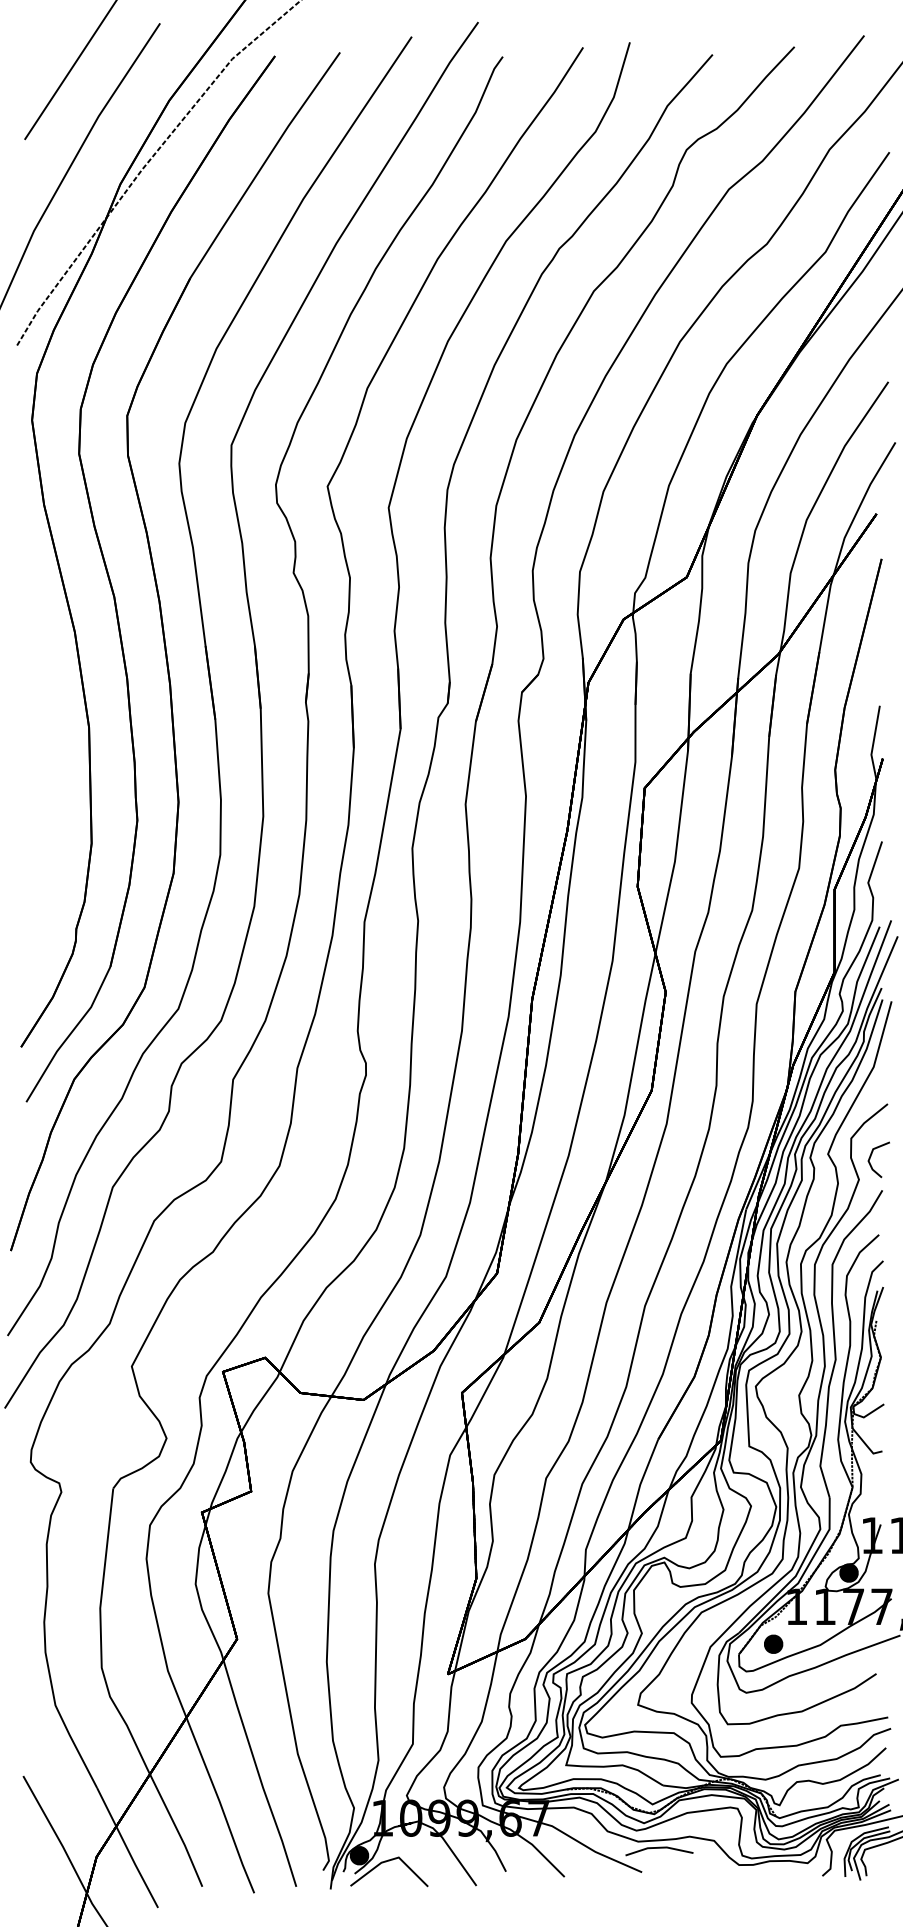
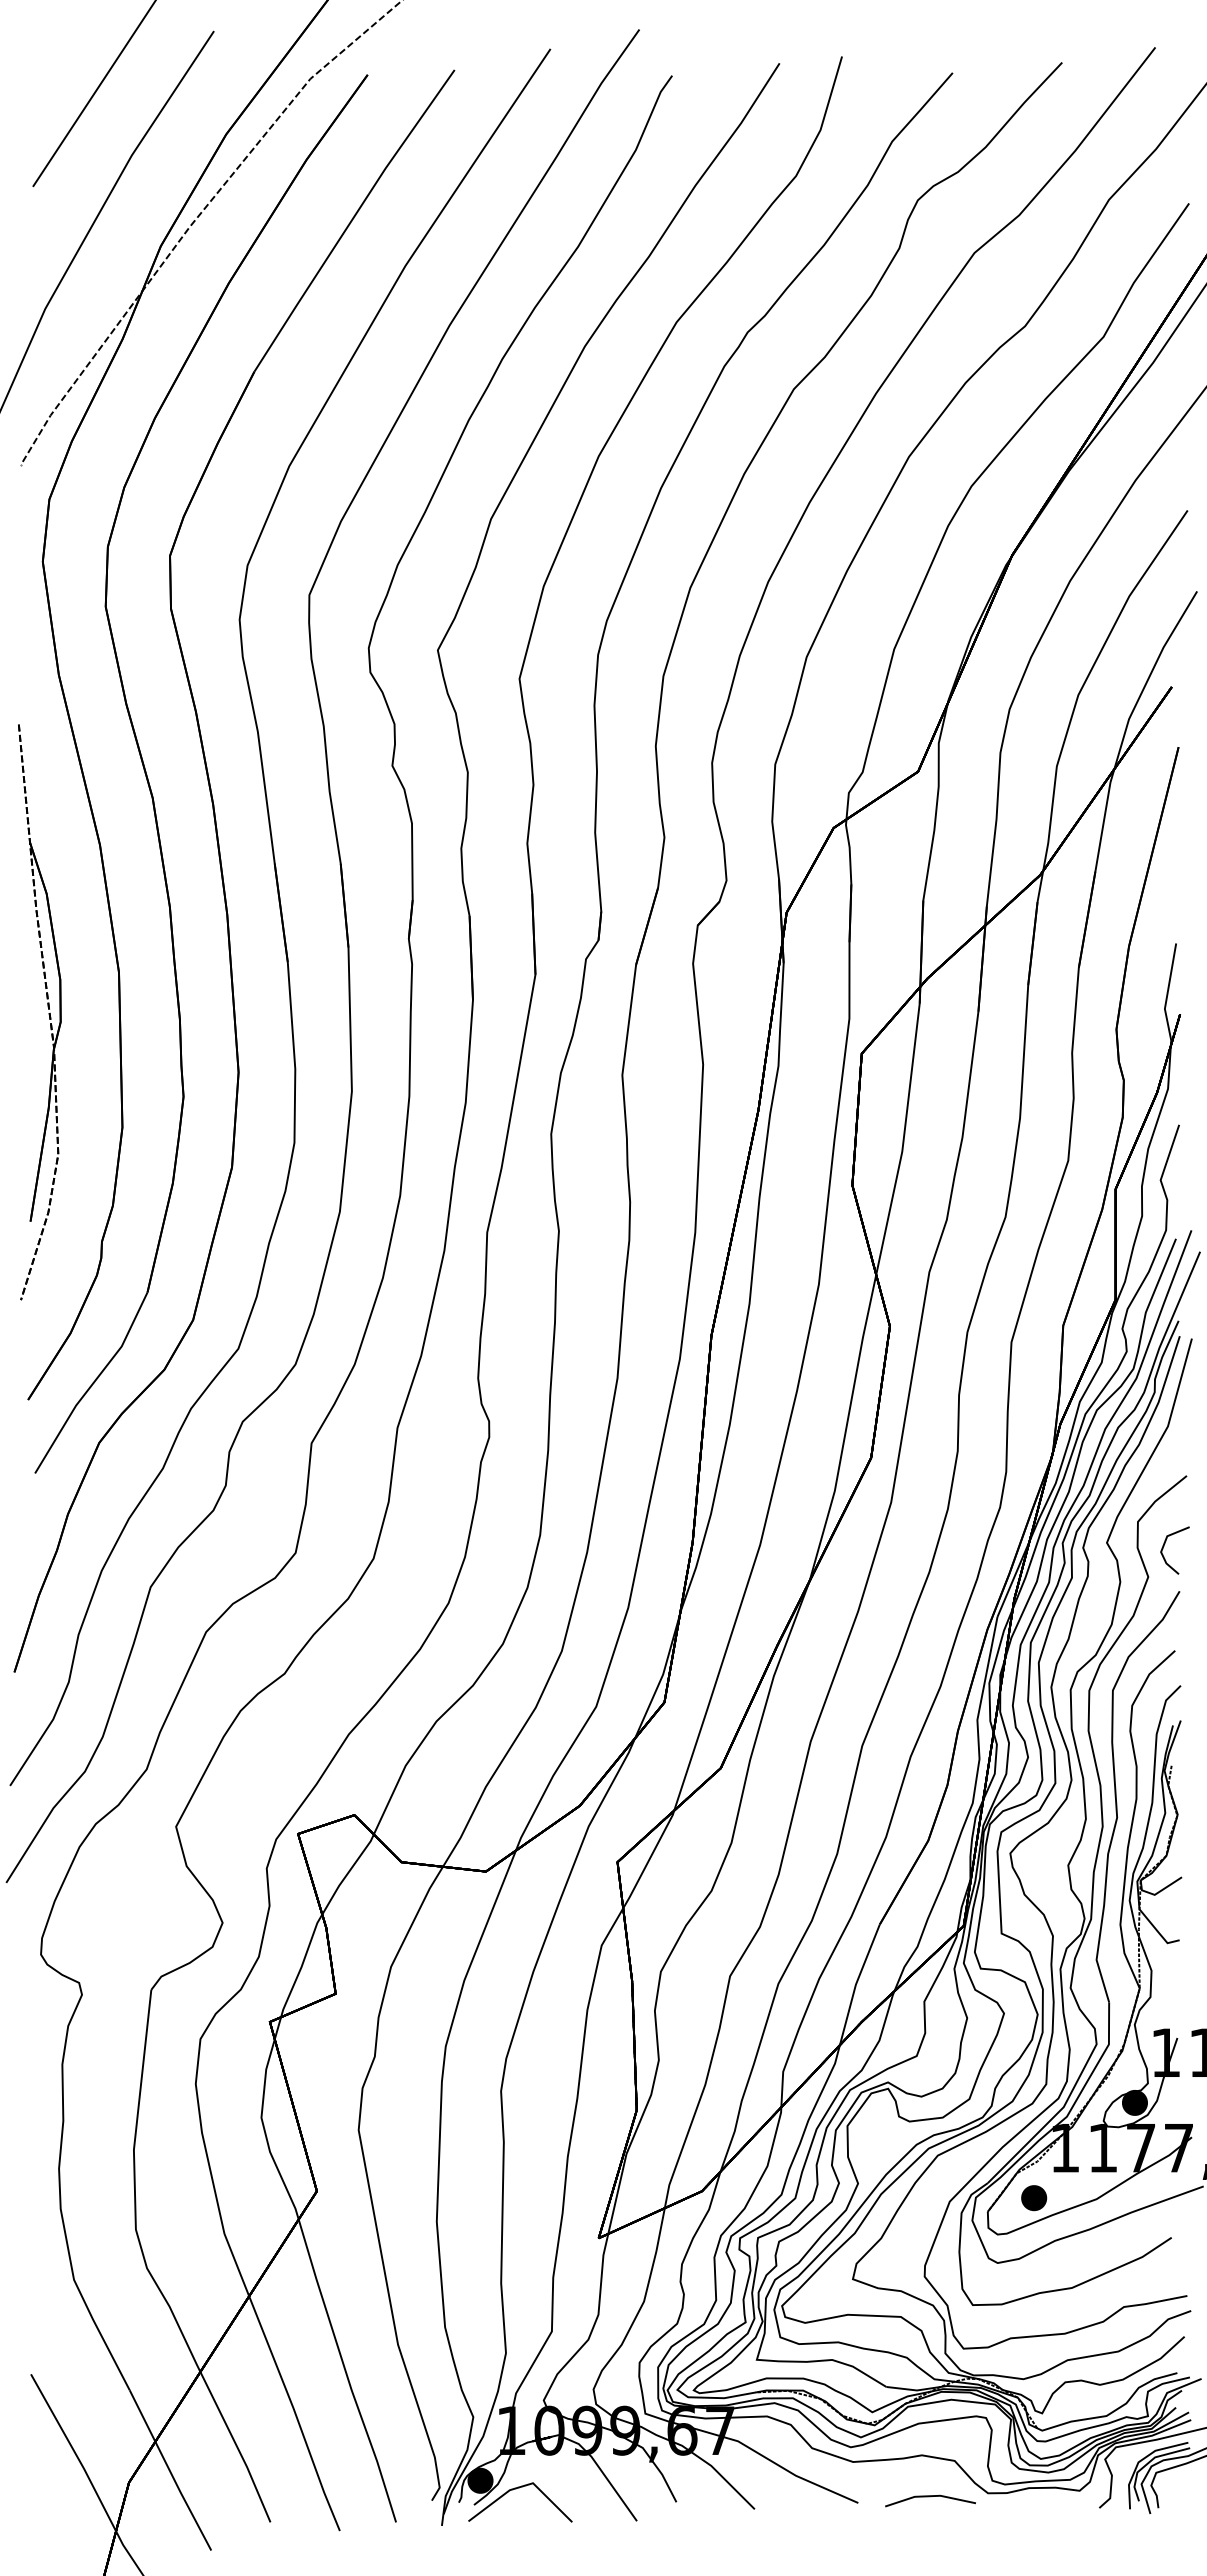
part: (36, 758) -> (48, 1013), added
line: (659, 1848) -> (930, 2497), moved

